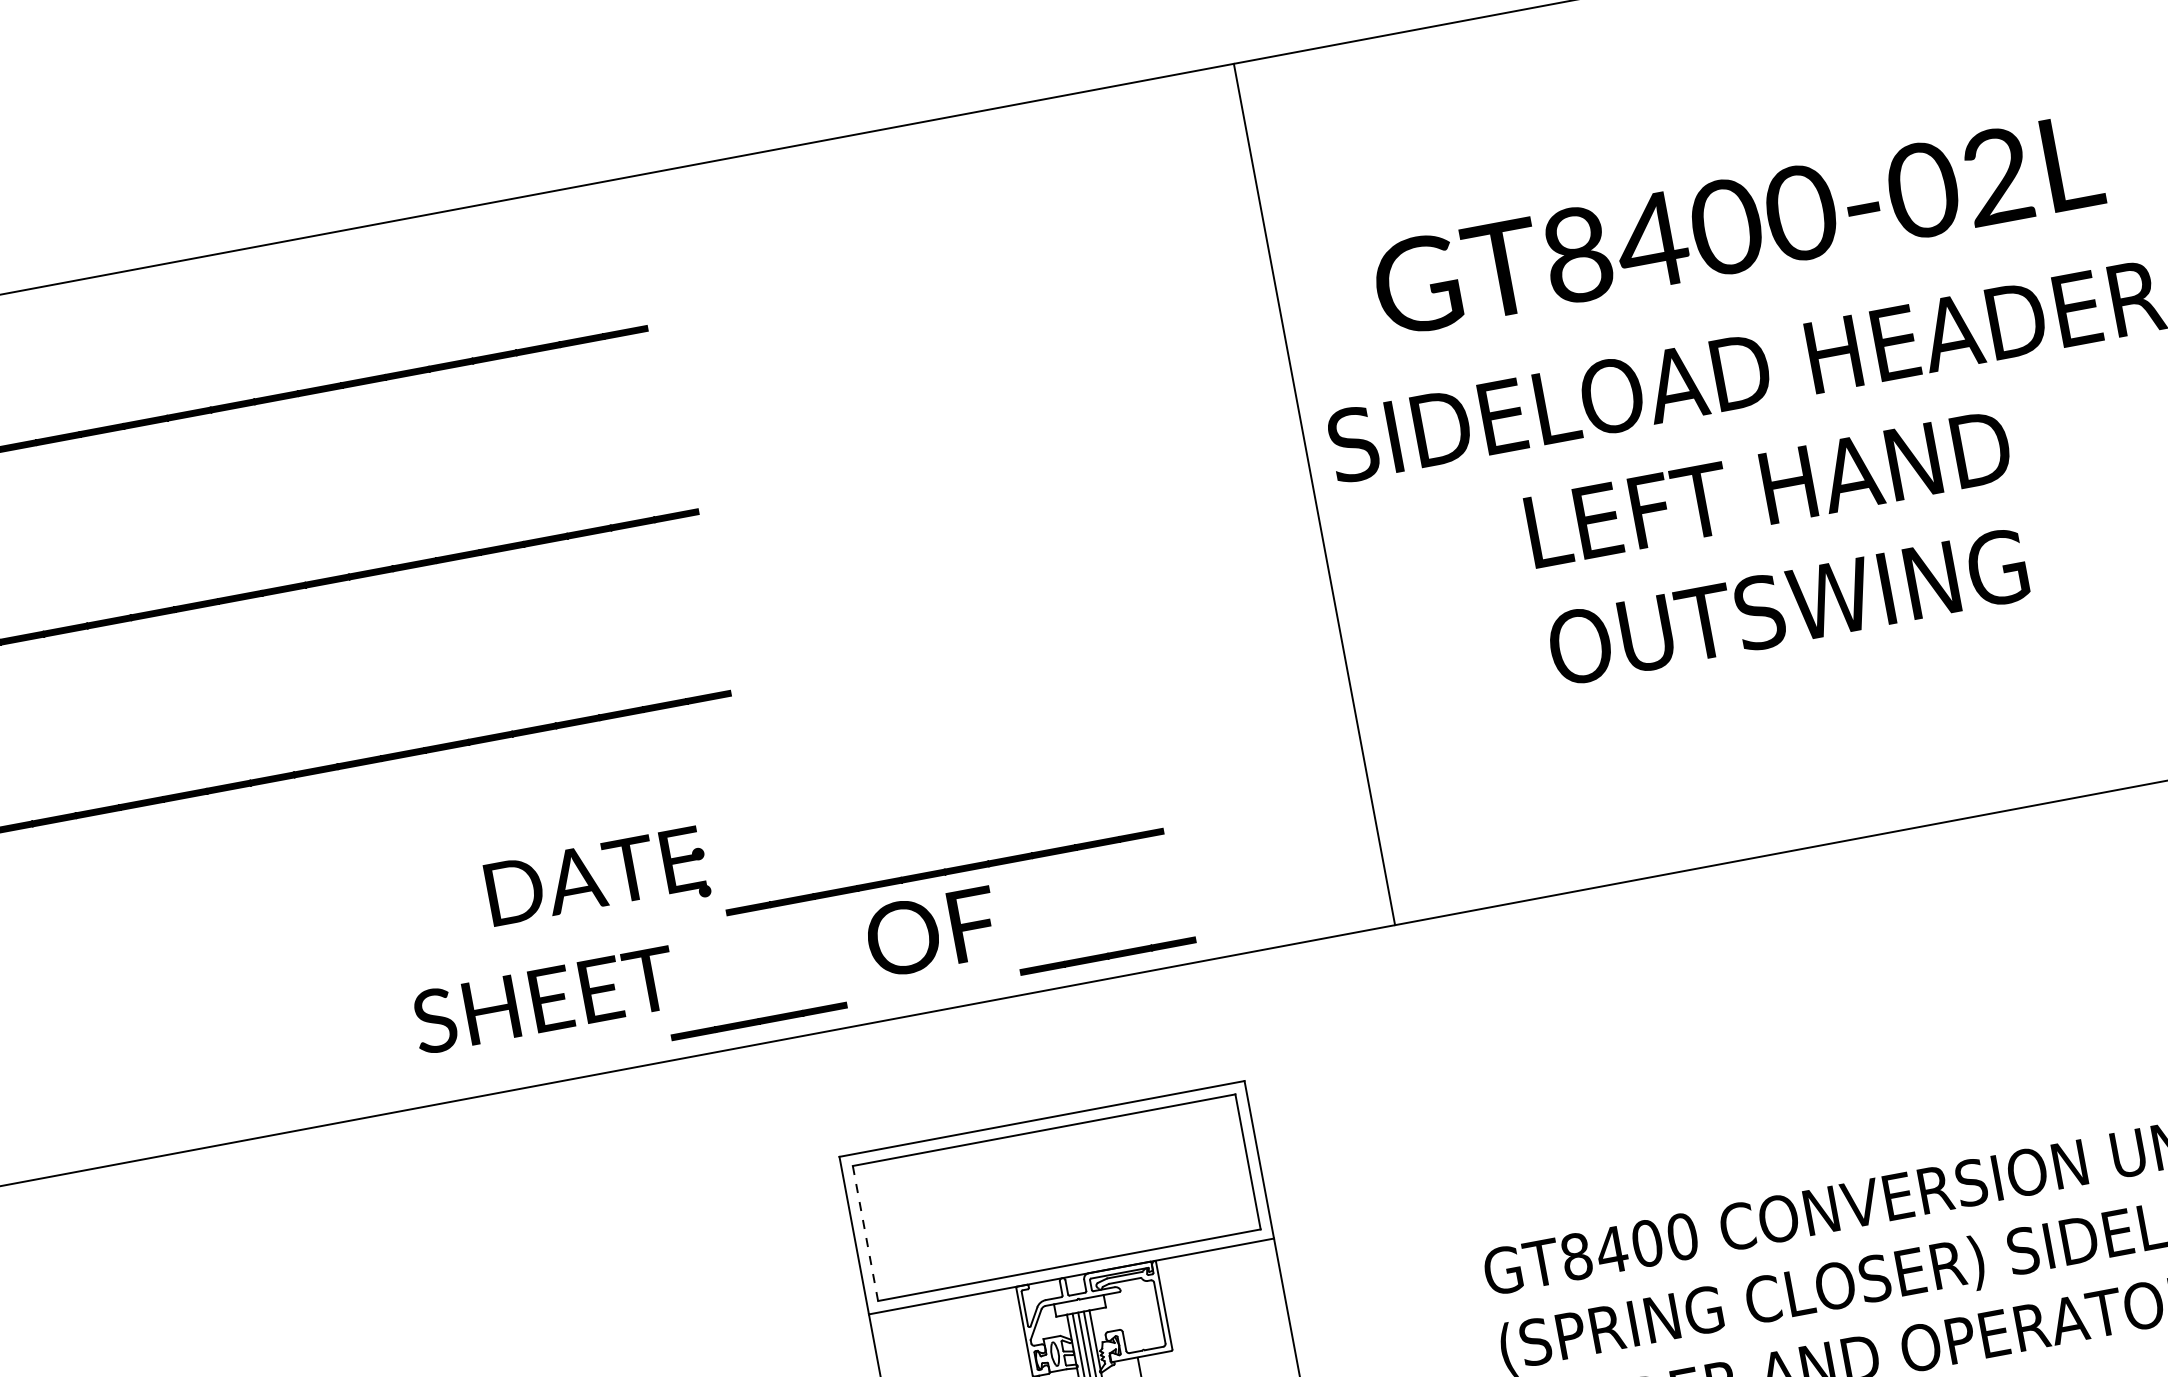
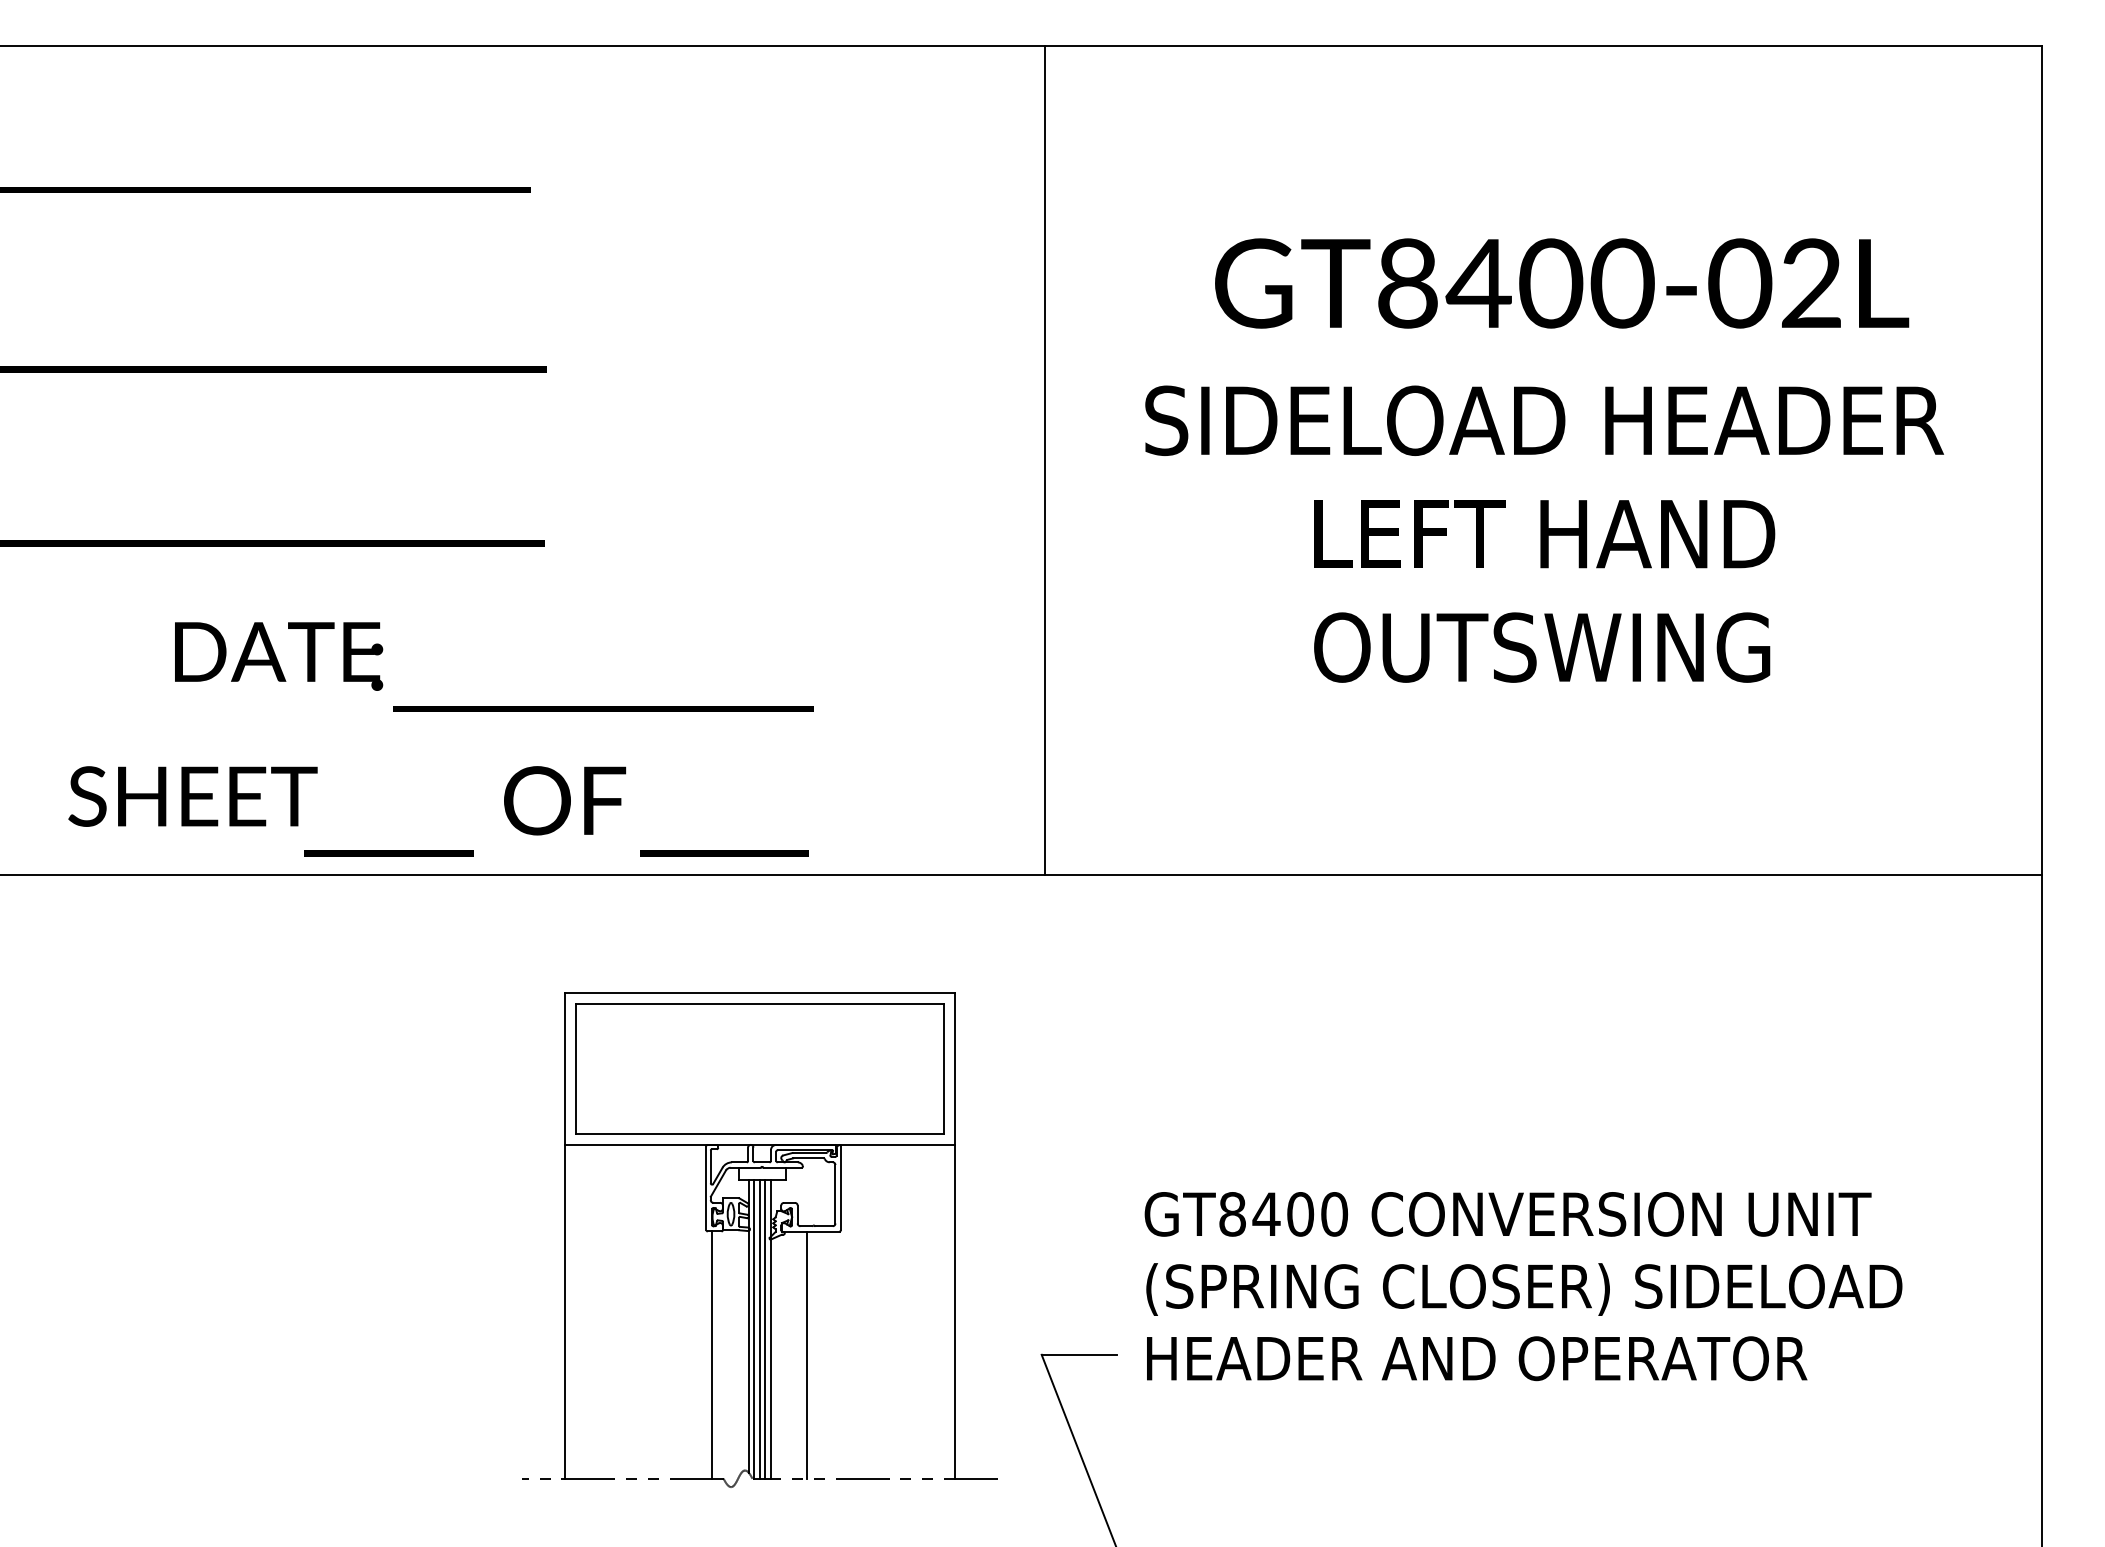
line: (1314, 494) -> (1044, 460), moved
text: (823, 849) -> (494, 666), moved
text: (802, 968) -> (438, 811), moved
line: (865, 1233) -> (575, 1069), dashed -> solid

